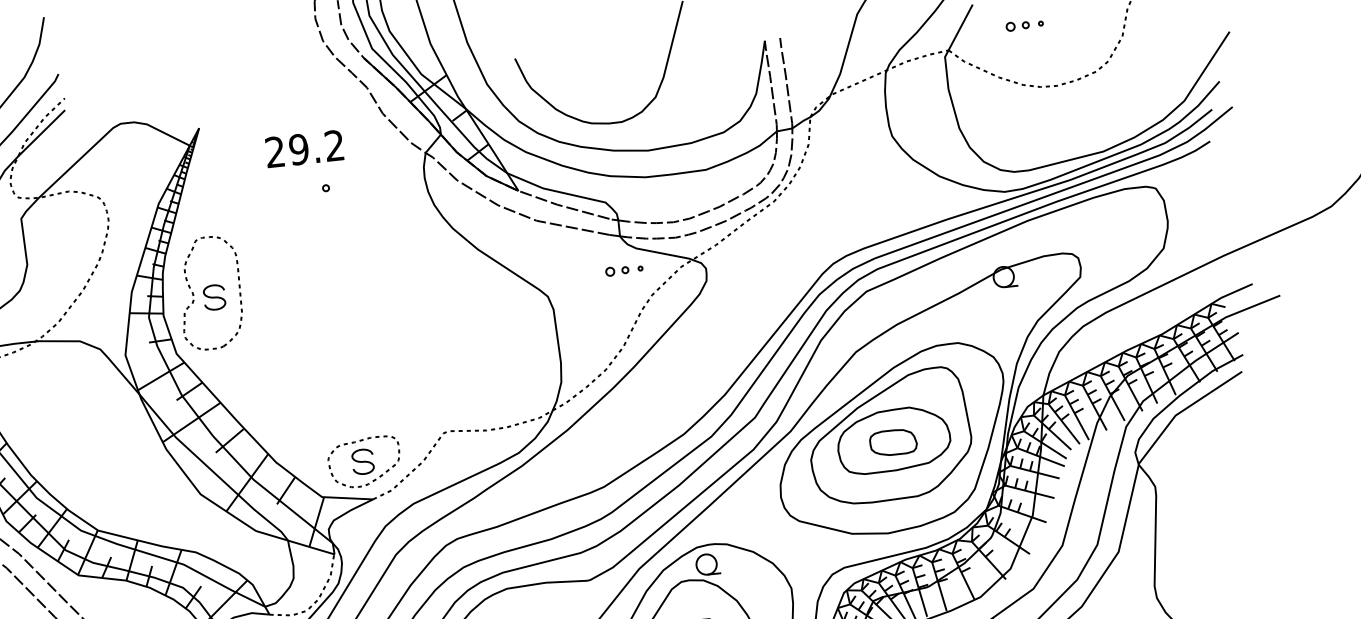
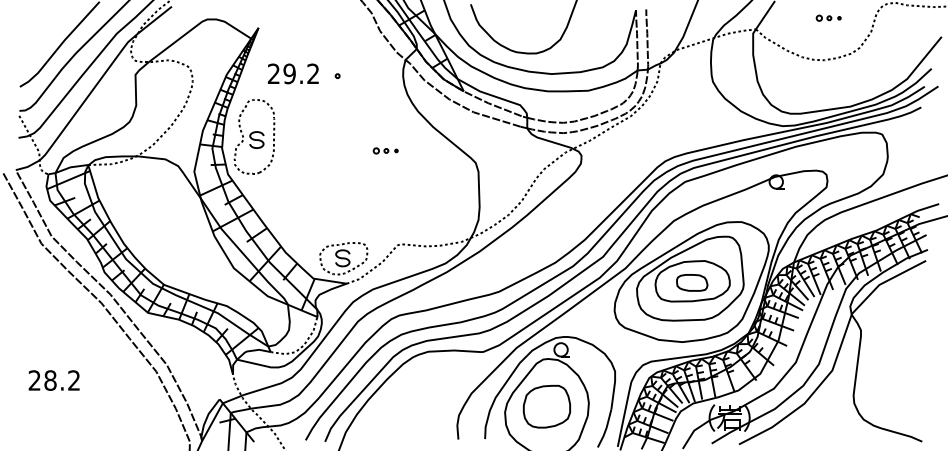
part: (1024, 24) -> (828, 17), moved
text: (304, 148) -> (293, 73), moved
part: (623, 269) -> (385, 150), moved

